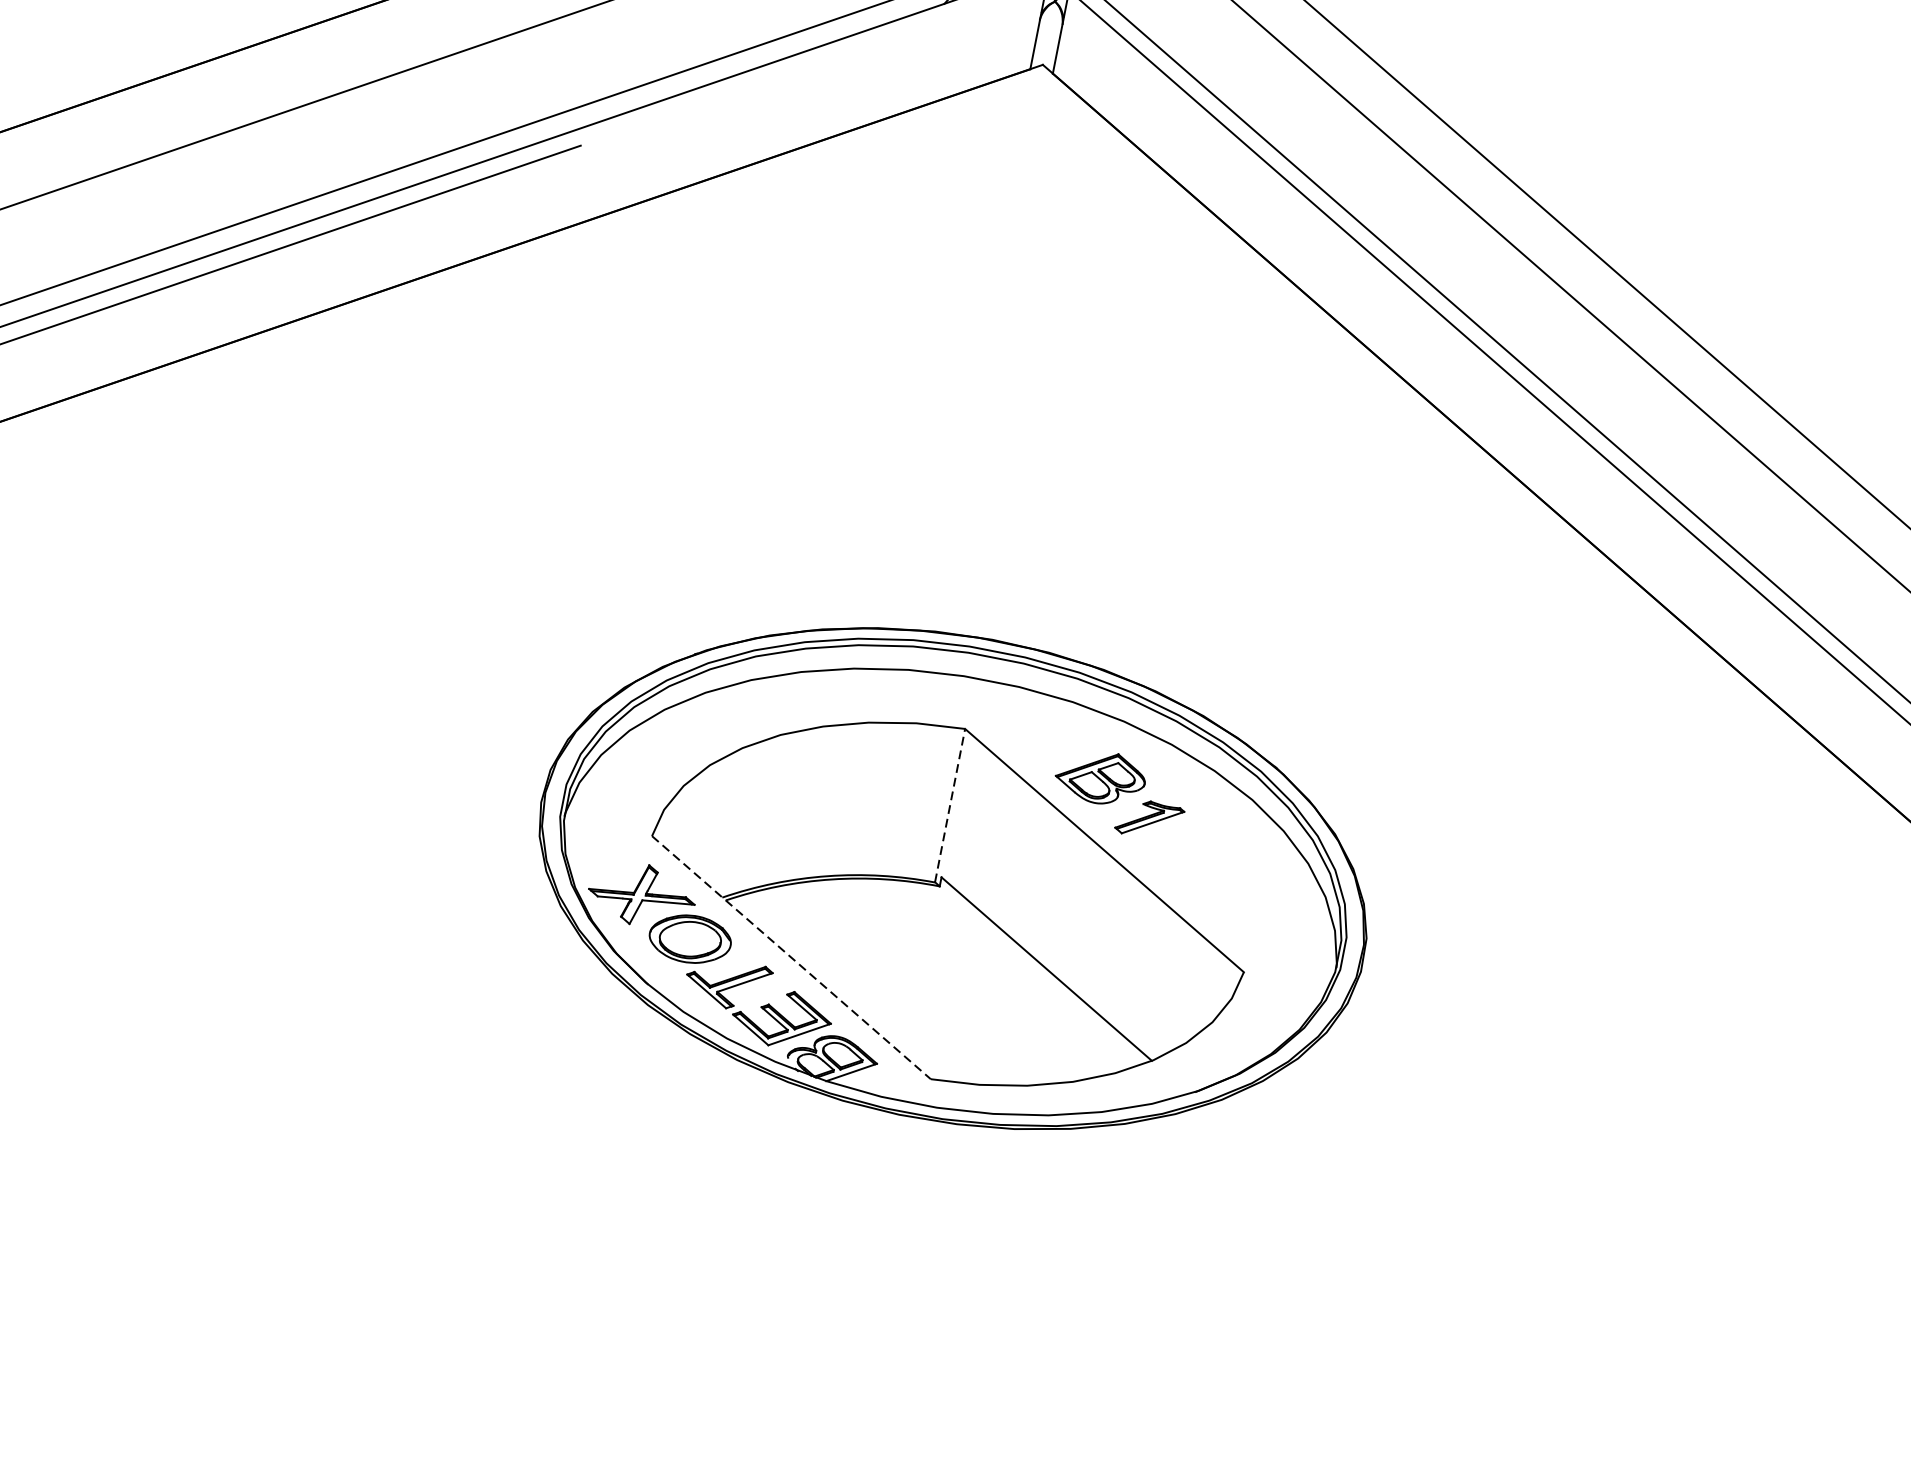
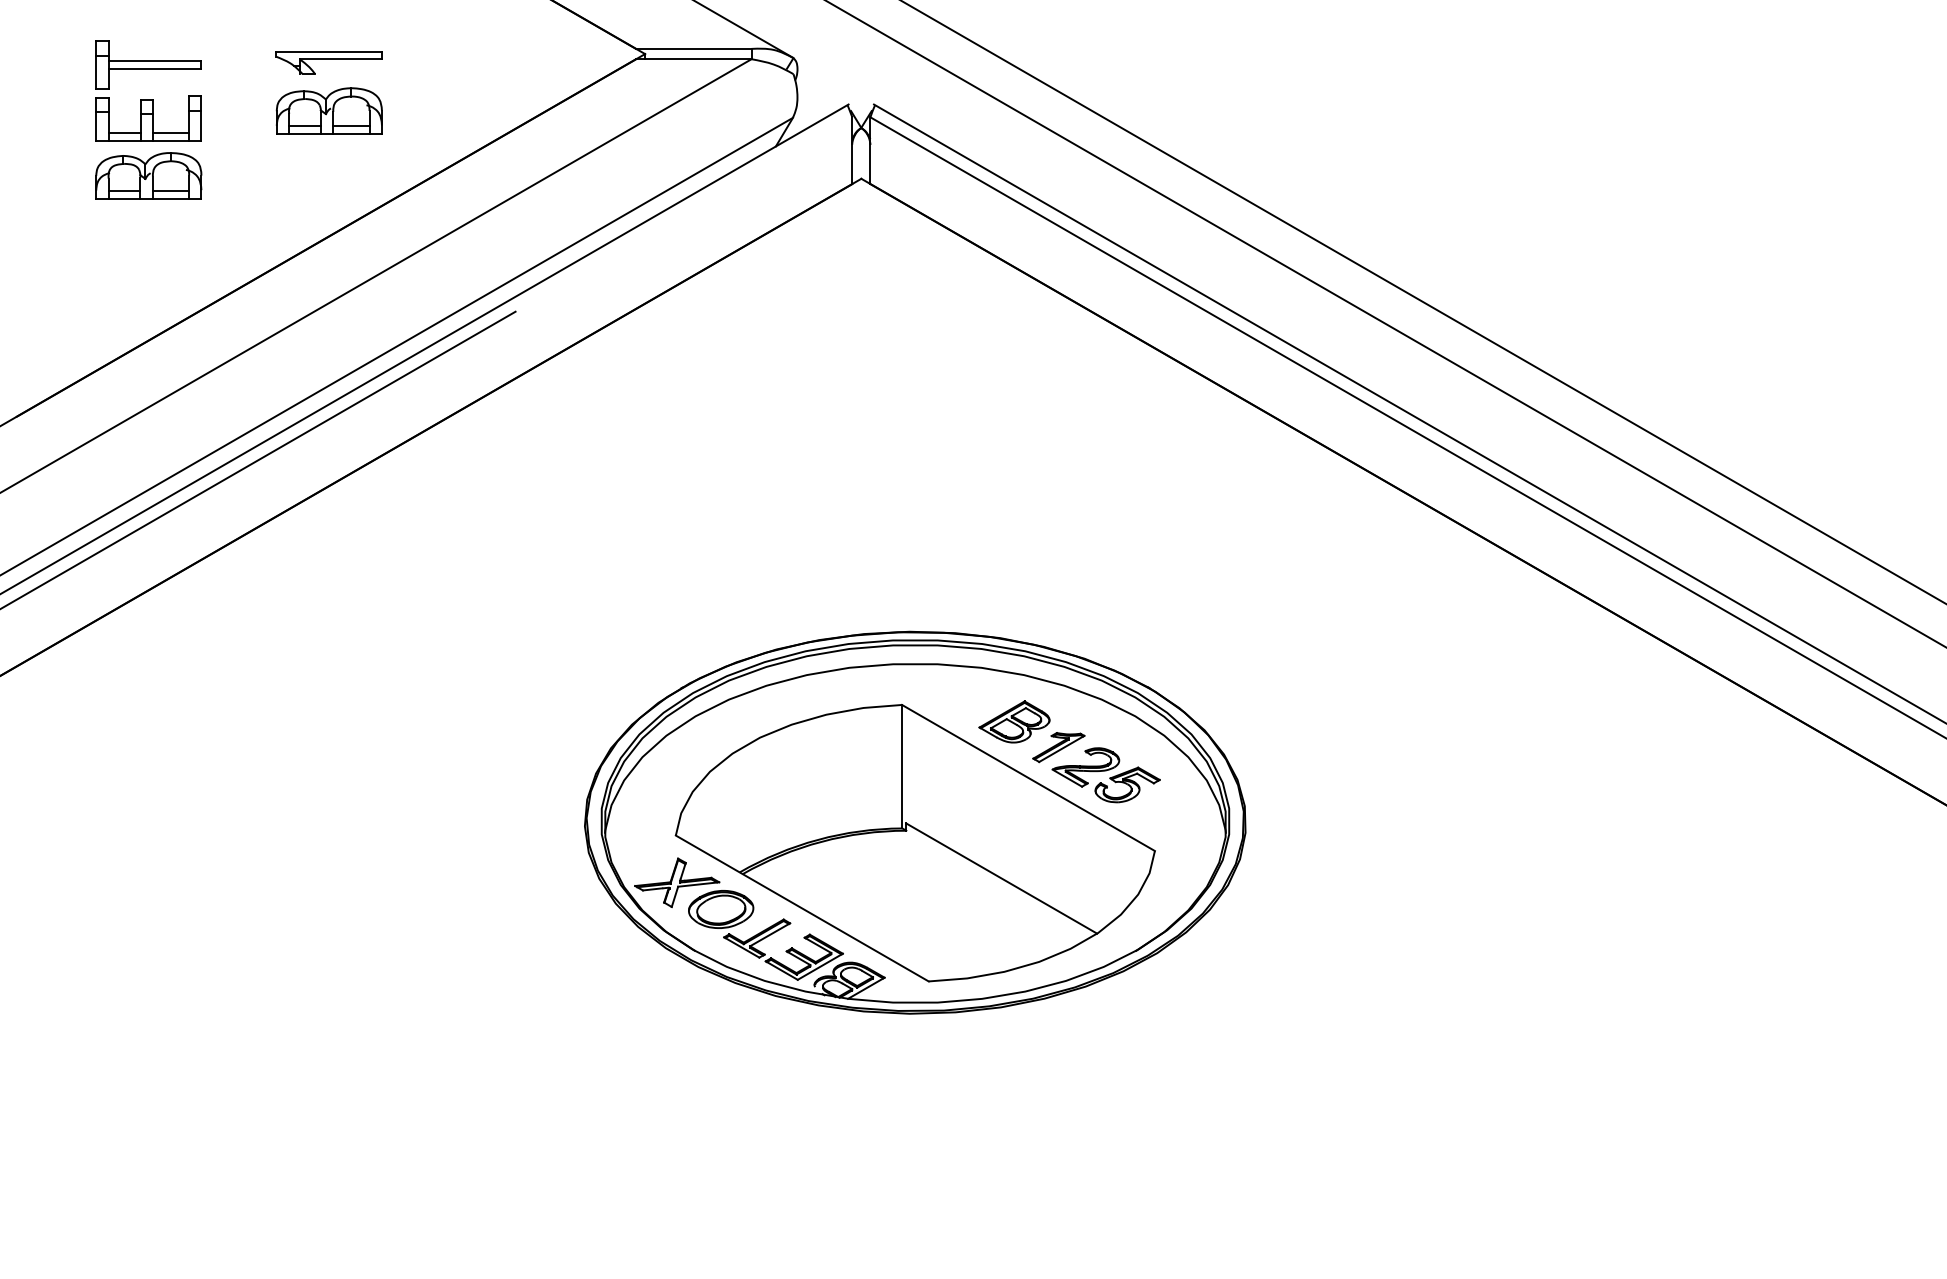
line: (950, 805) -> (902, 766), dashed -> solid
part: (1200, 866) -> (1105, 775), added
line: (791, 957) -> (802, 908), dashed -> solid

